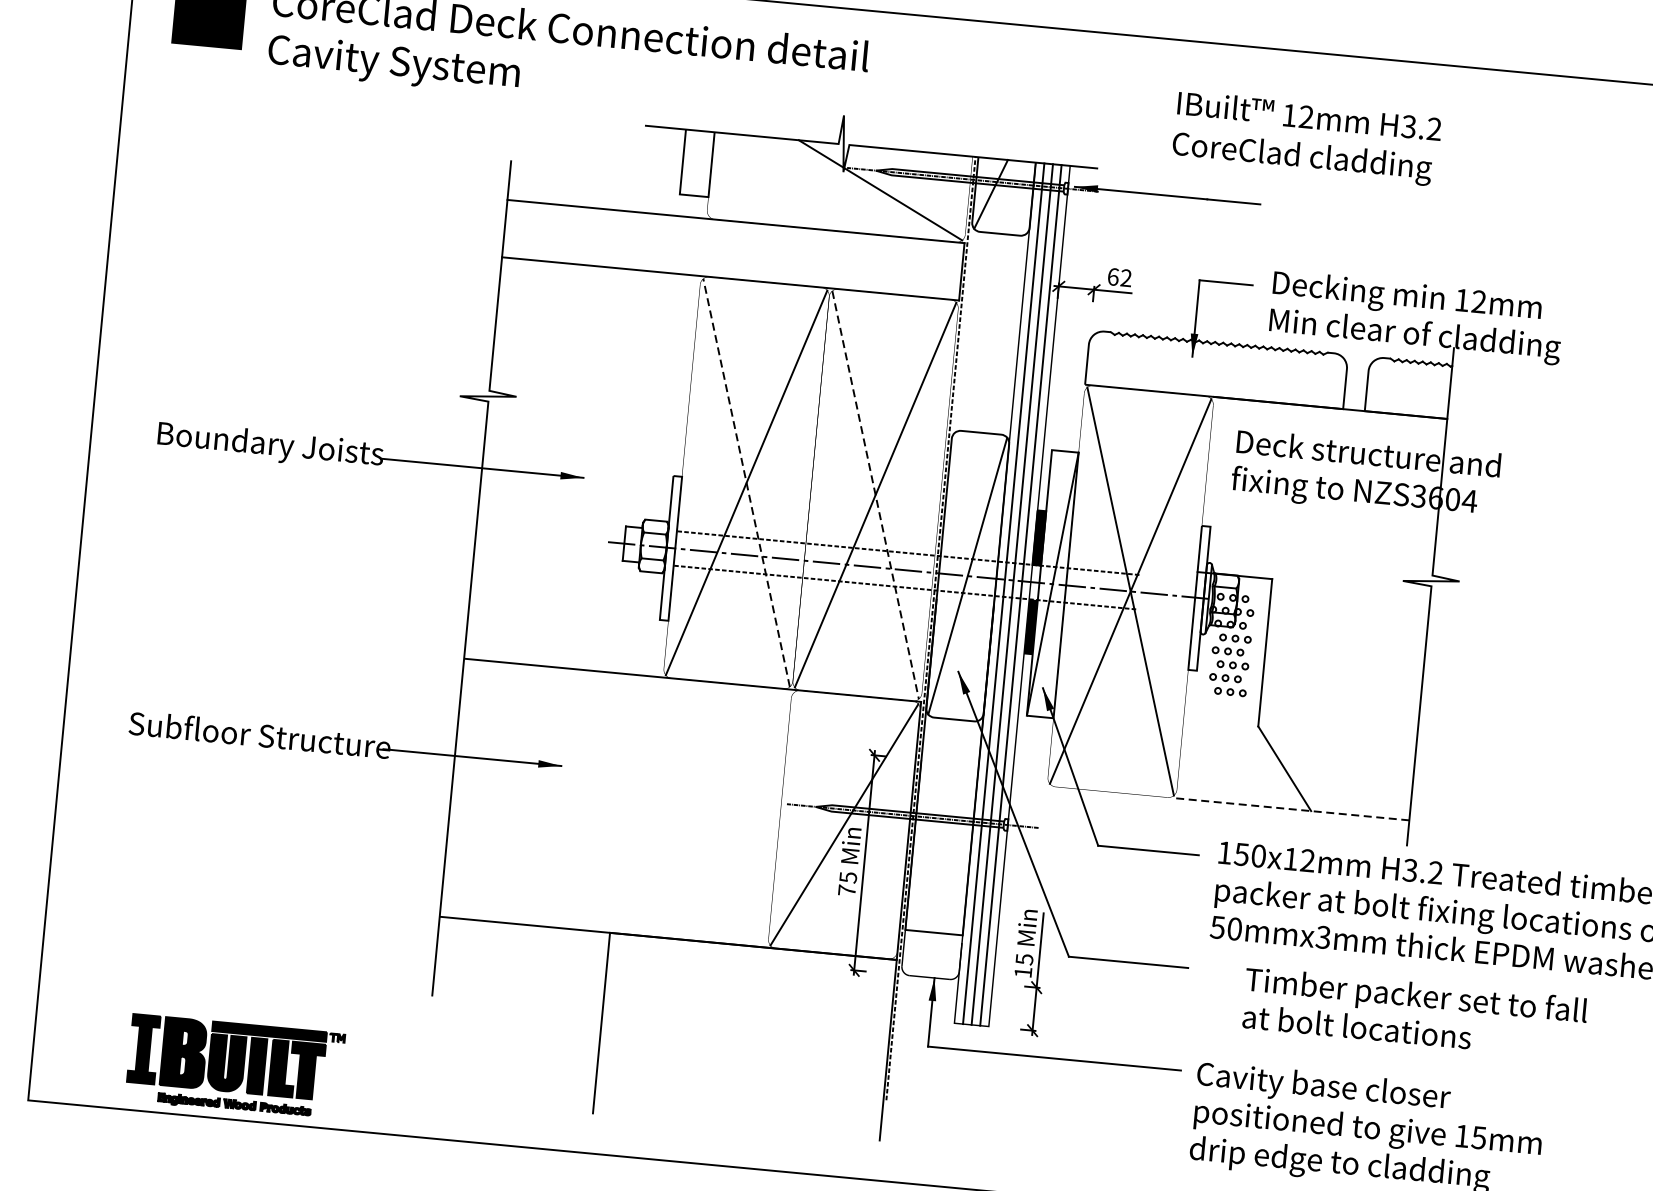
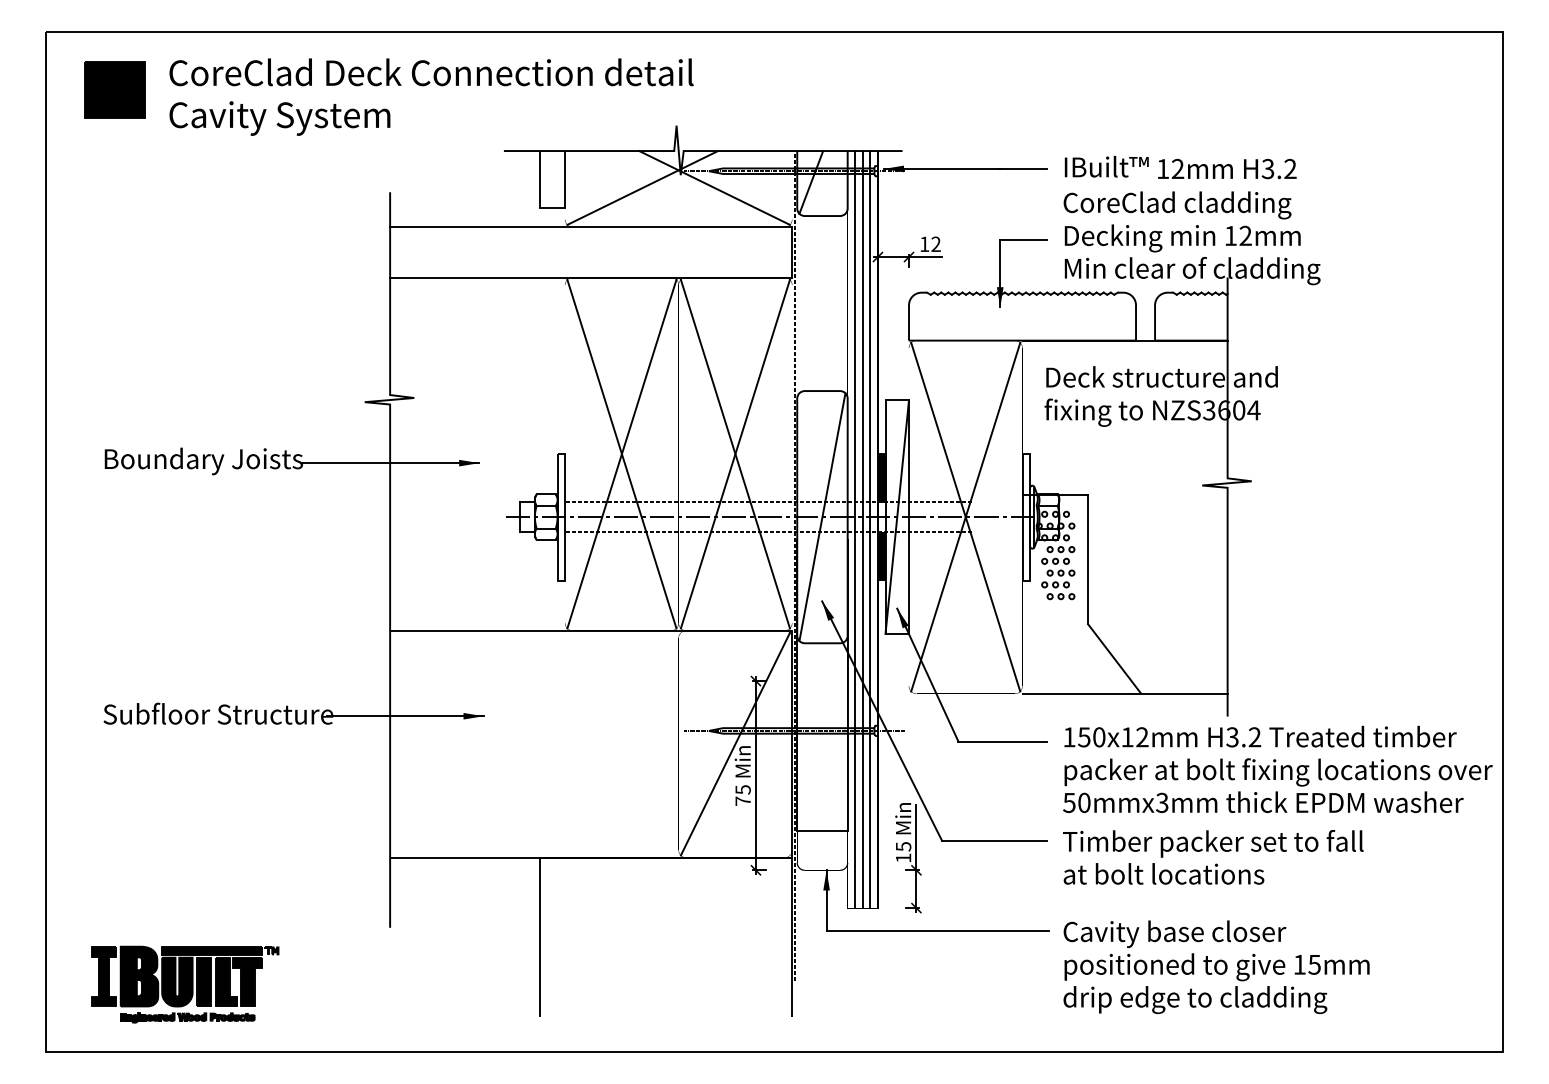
text: (1306, 138) -> (1179, 187), moved
line: (798, 182) -> (642, 187), added
text: (1113, 277) -> (924, 244), 62 -> 12
line: (746, 483) -> (621, 454), dashed -> solid
line: (875, 495) -> (735, 454), dashed -> solid
line: (1293, 809) -> (1125, 693), dashed -> solid
text: (1415, 1013) -> (1213, 857), moved
part: (235, 1066) -> (185, 984), moved

